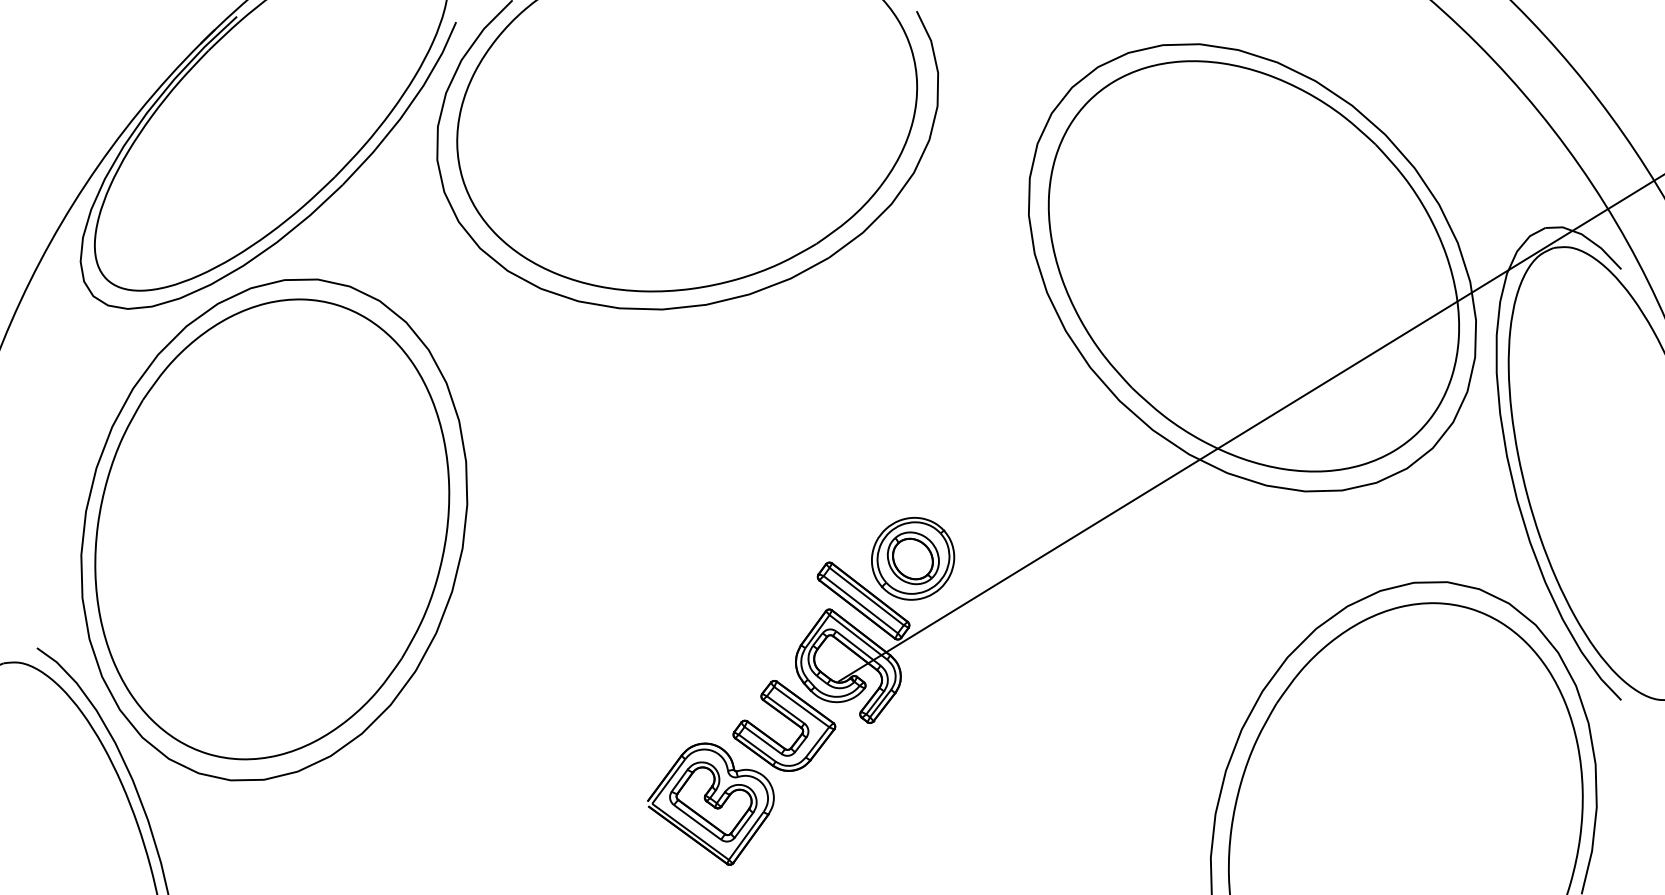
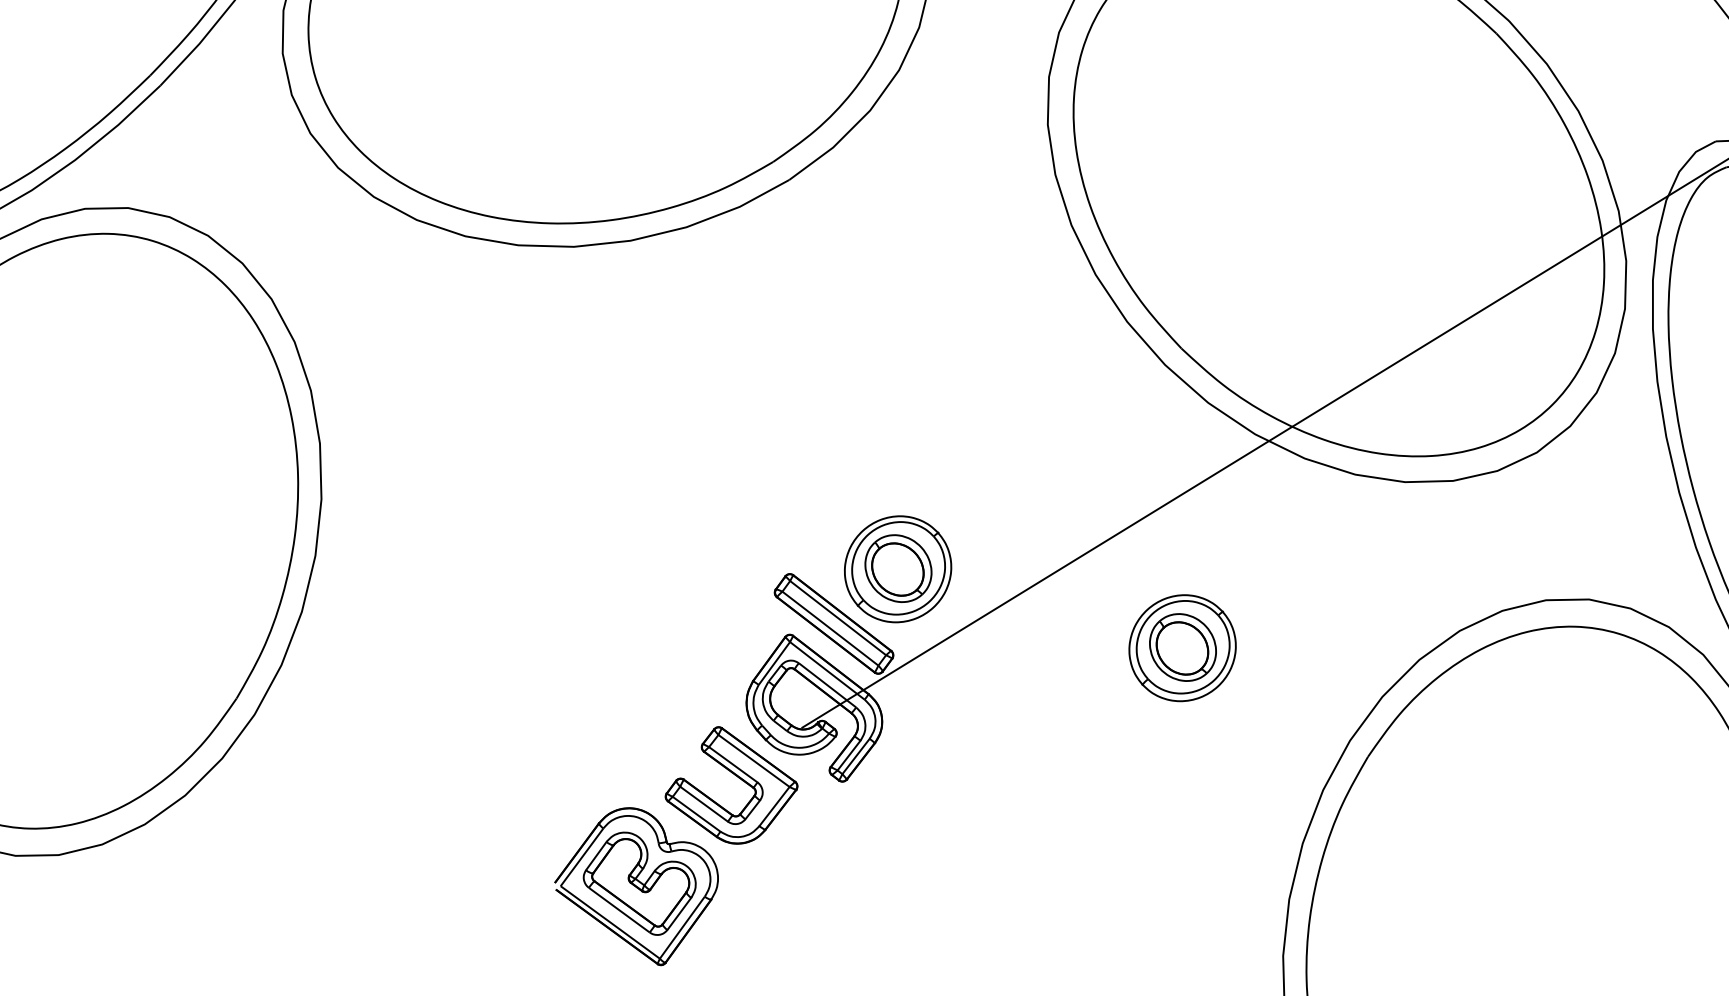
part: (1133, 619) -> (1183, 647), added

